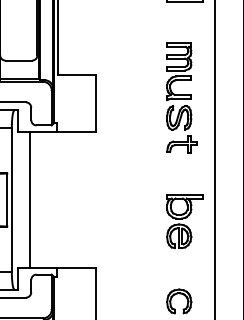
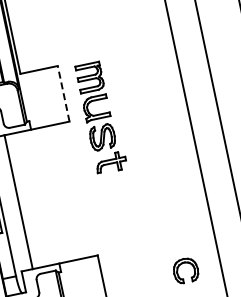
part: (181, 97) -> (100, 116), moved
line: (96, 102) -> (63, 93), solid -> dashed
part: (184, 221) -> (174, 191), removed

